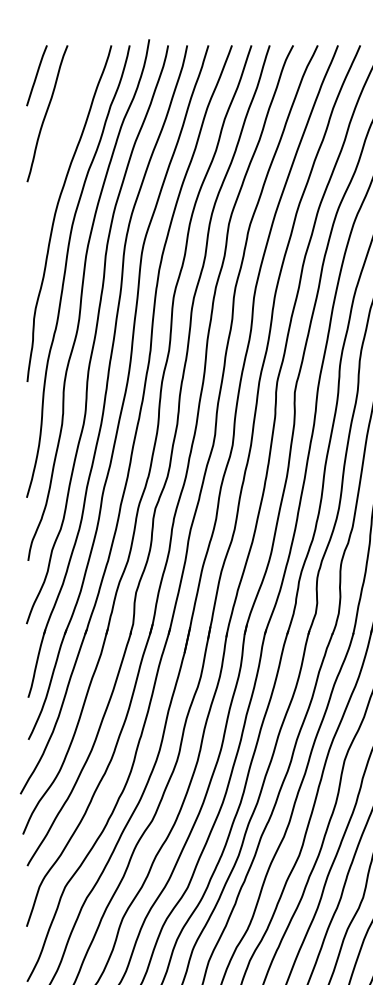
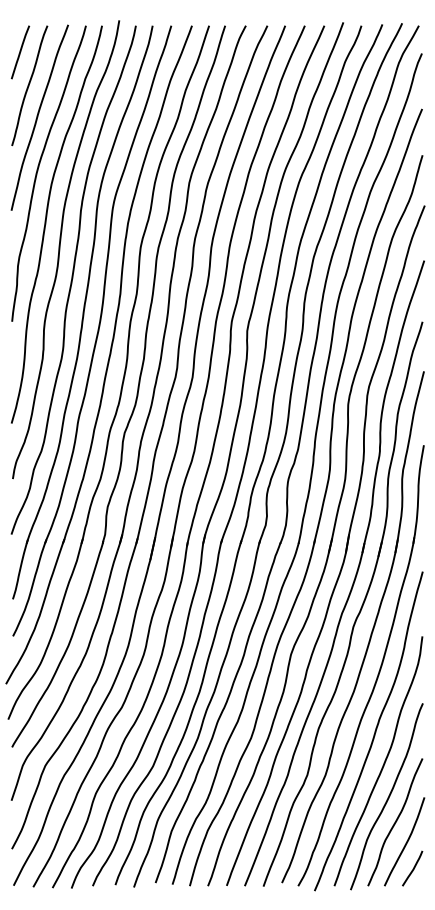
curve: (57, 149) -> (38, 117), added

